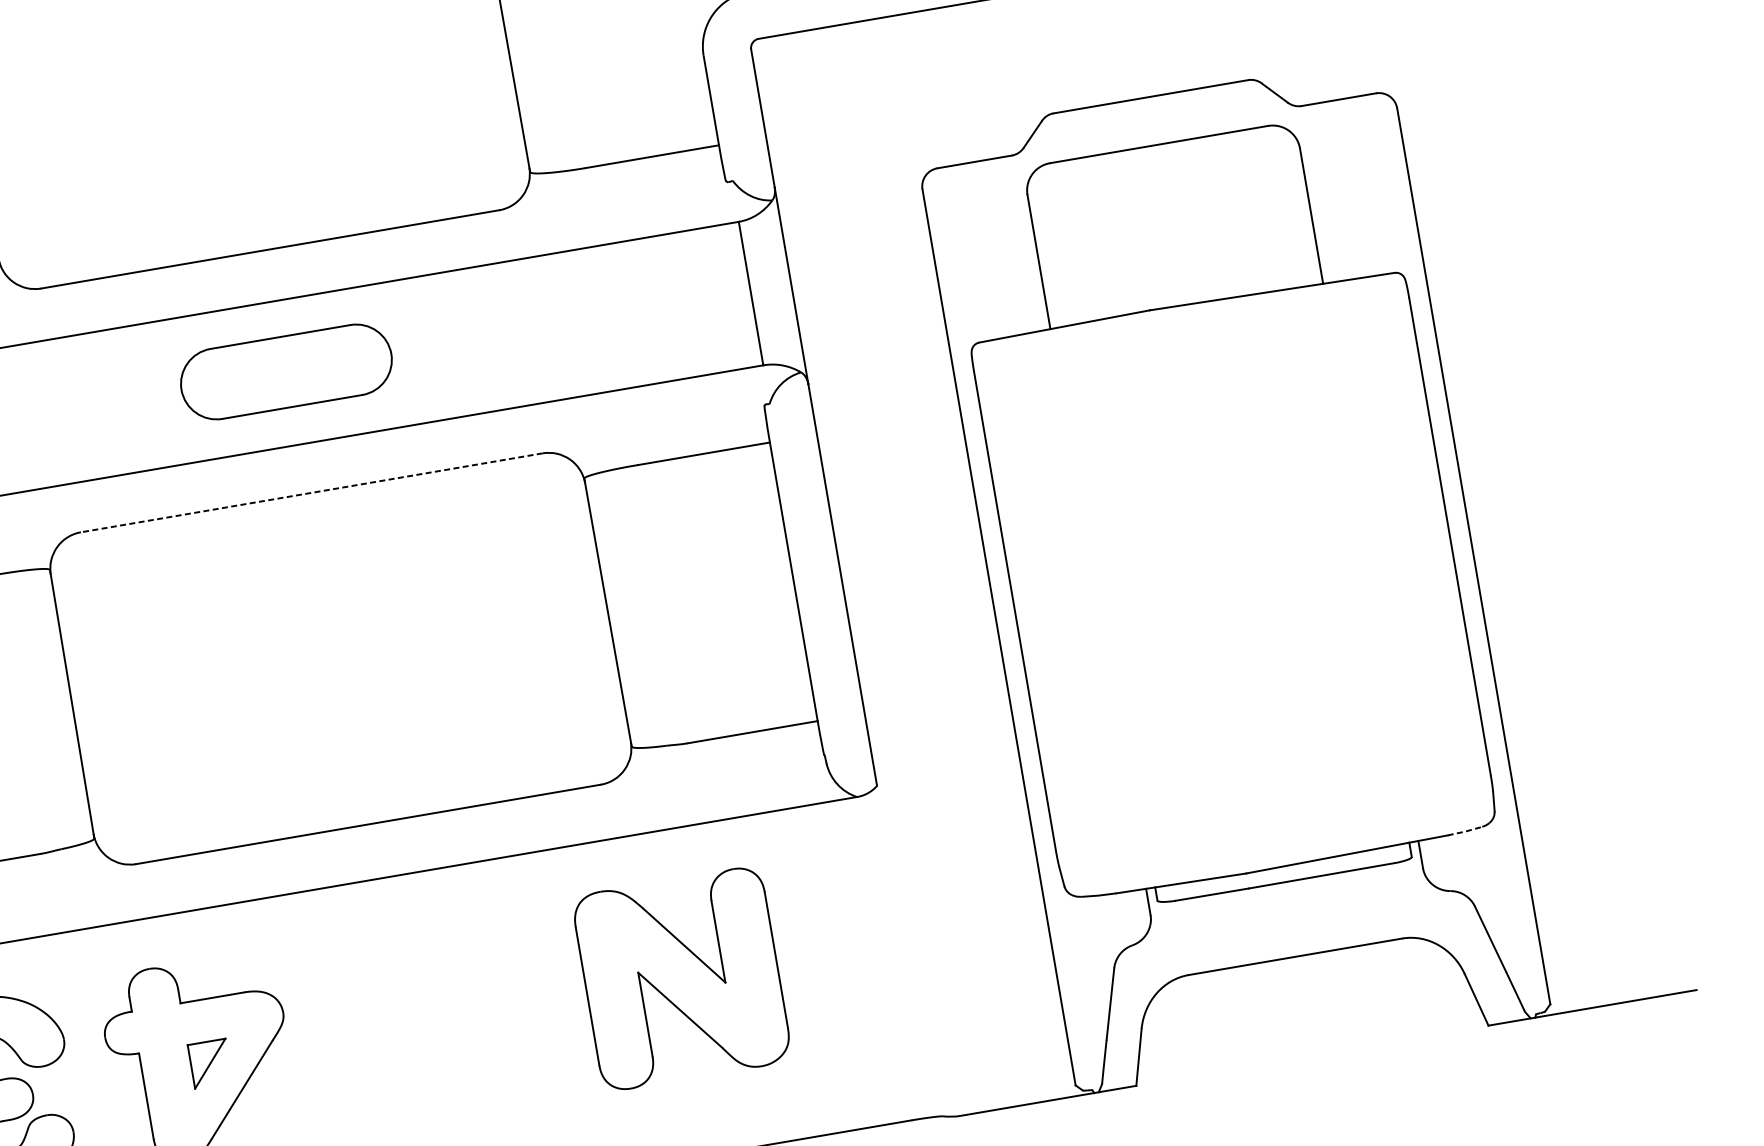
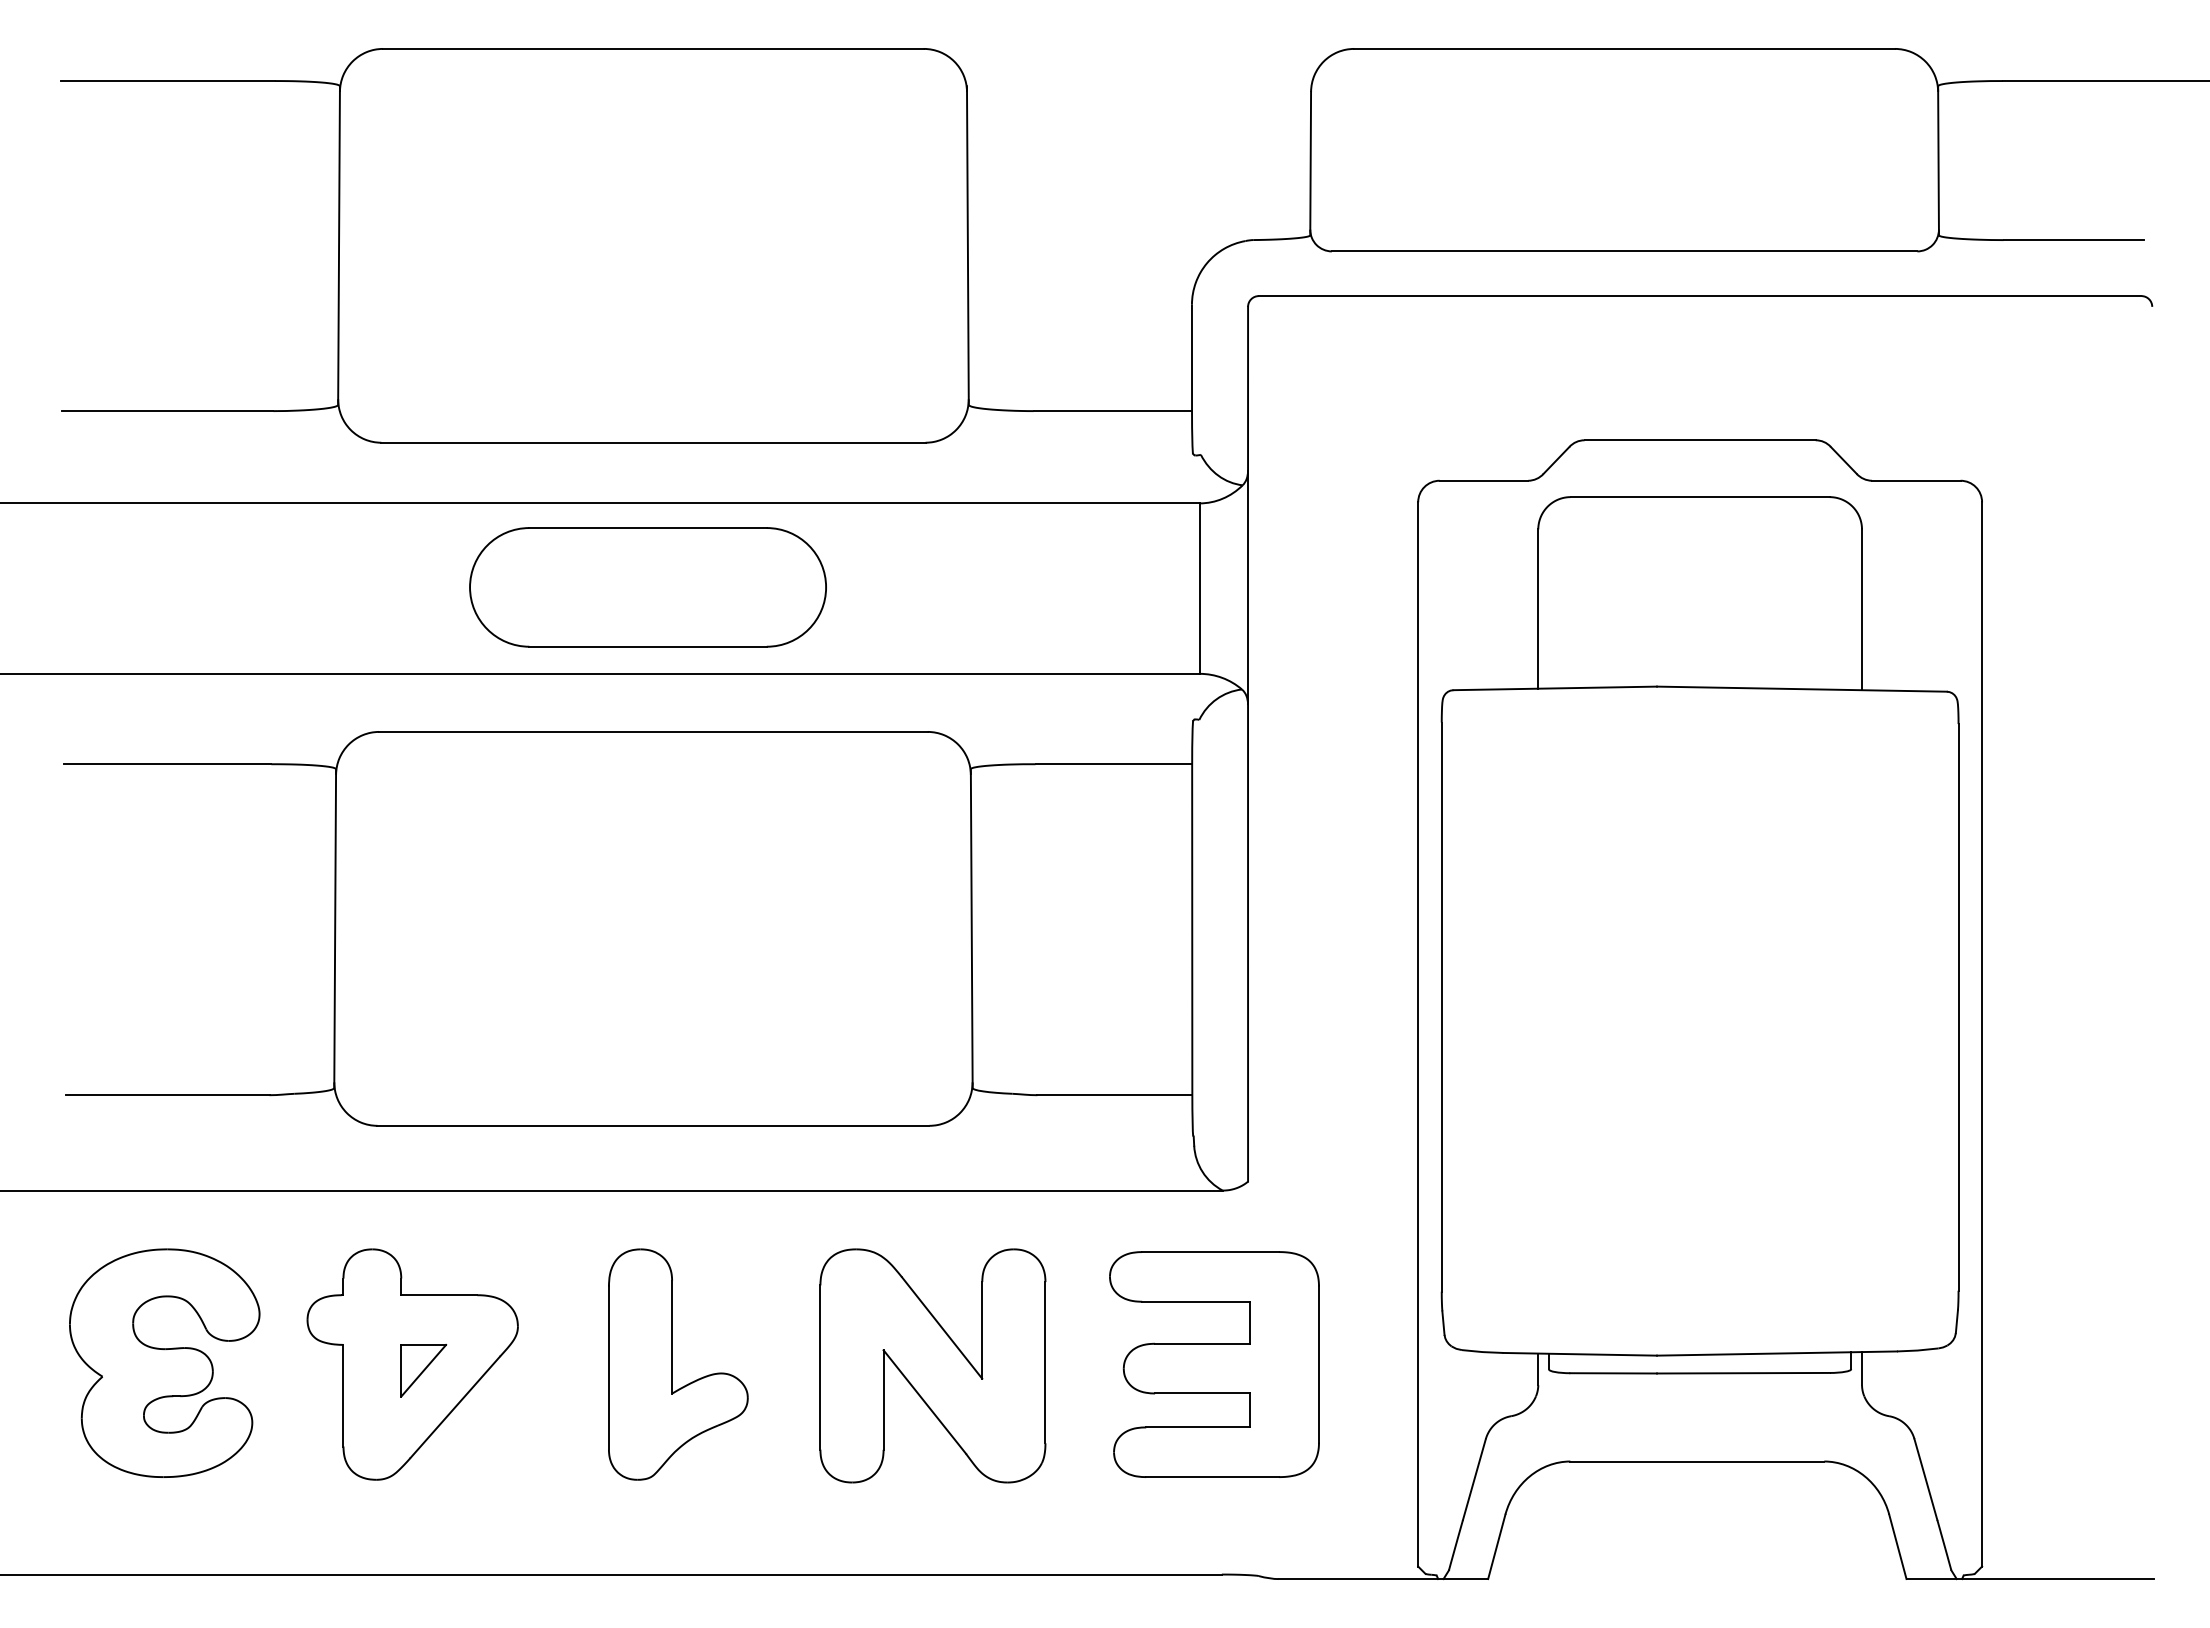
part: (286, 372) -> (647, 587), size x1.43
line: (310, 492) -> (652, 731), dashed -> solid
line: (1464, 831) -> (1917, 1350), dashed -> solid
part: (875, 944) -> (1214, 1364), added
part: (681, 978) -> (932, 1365), moved
part: (423, 1021) -> (678, 1364), added

